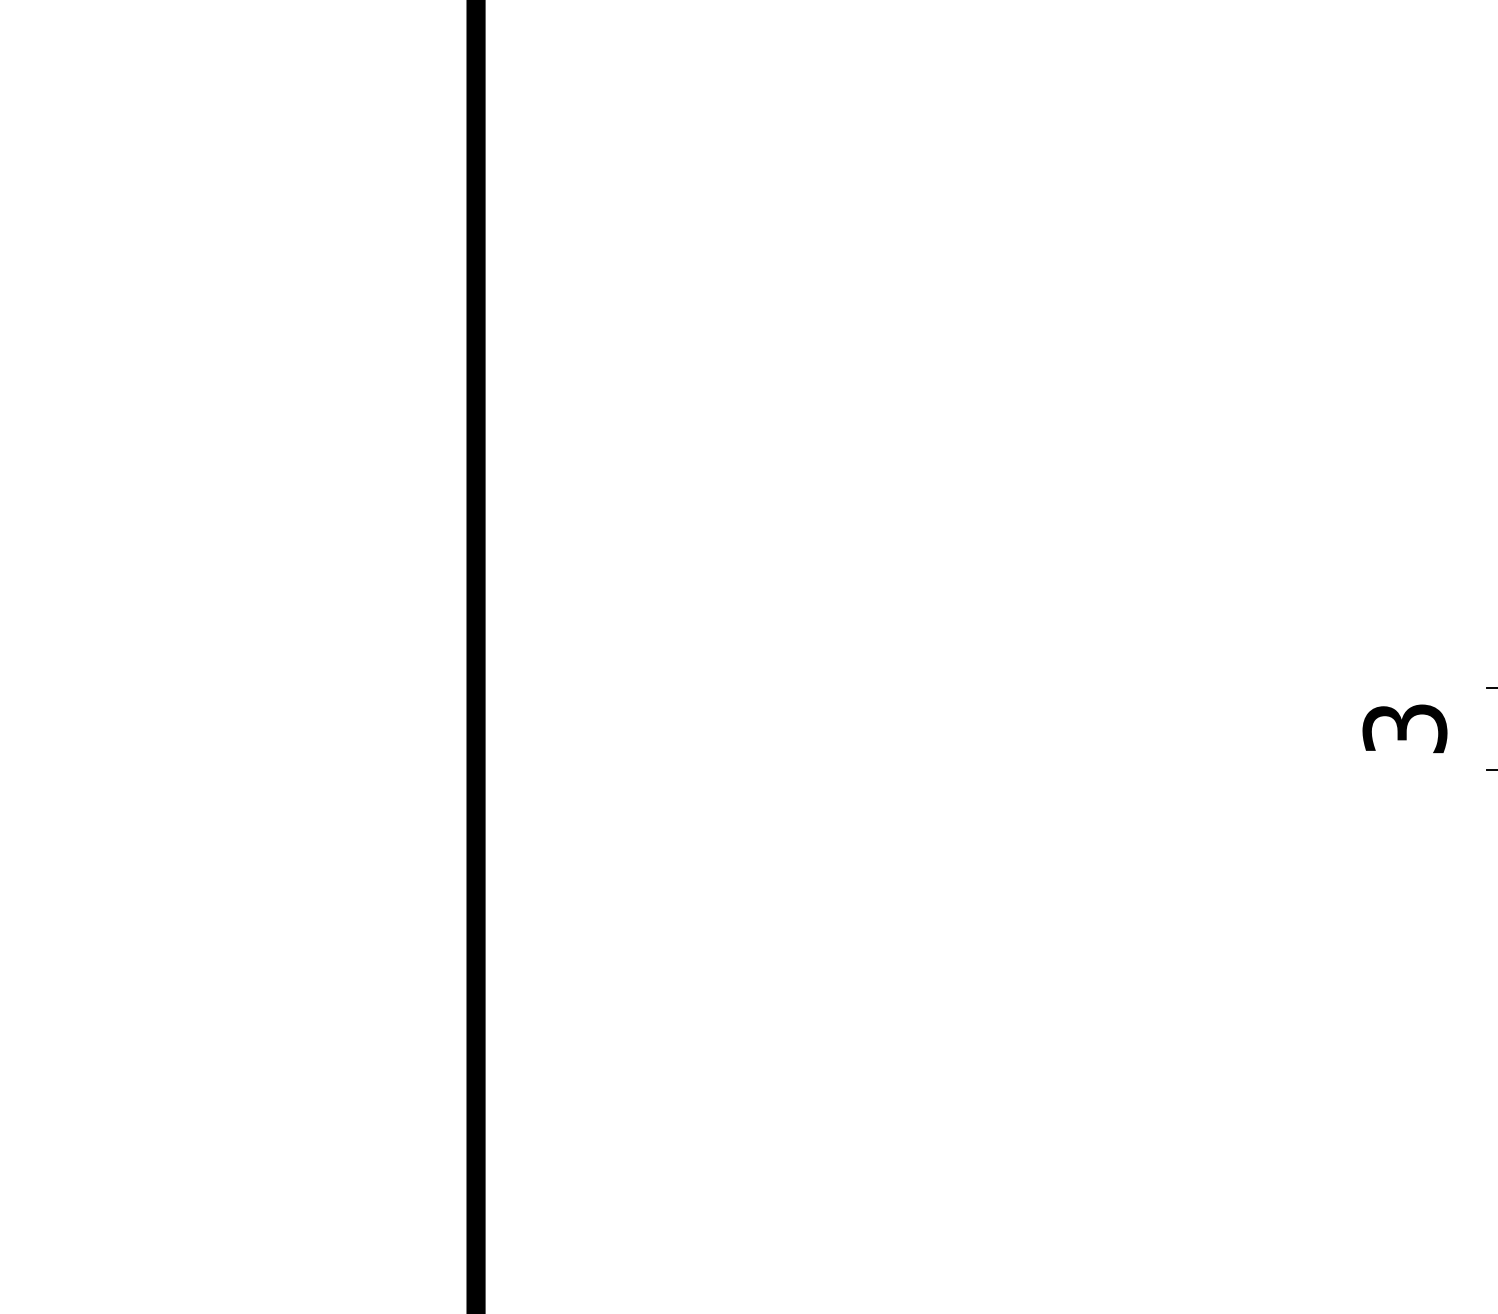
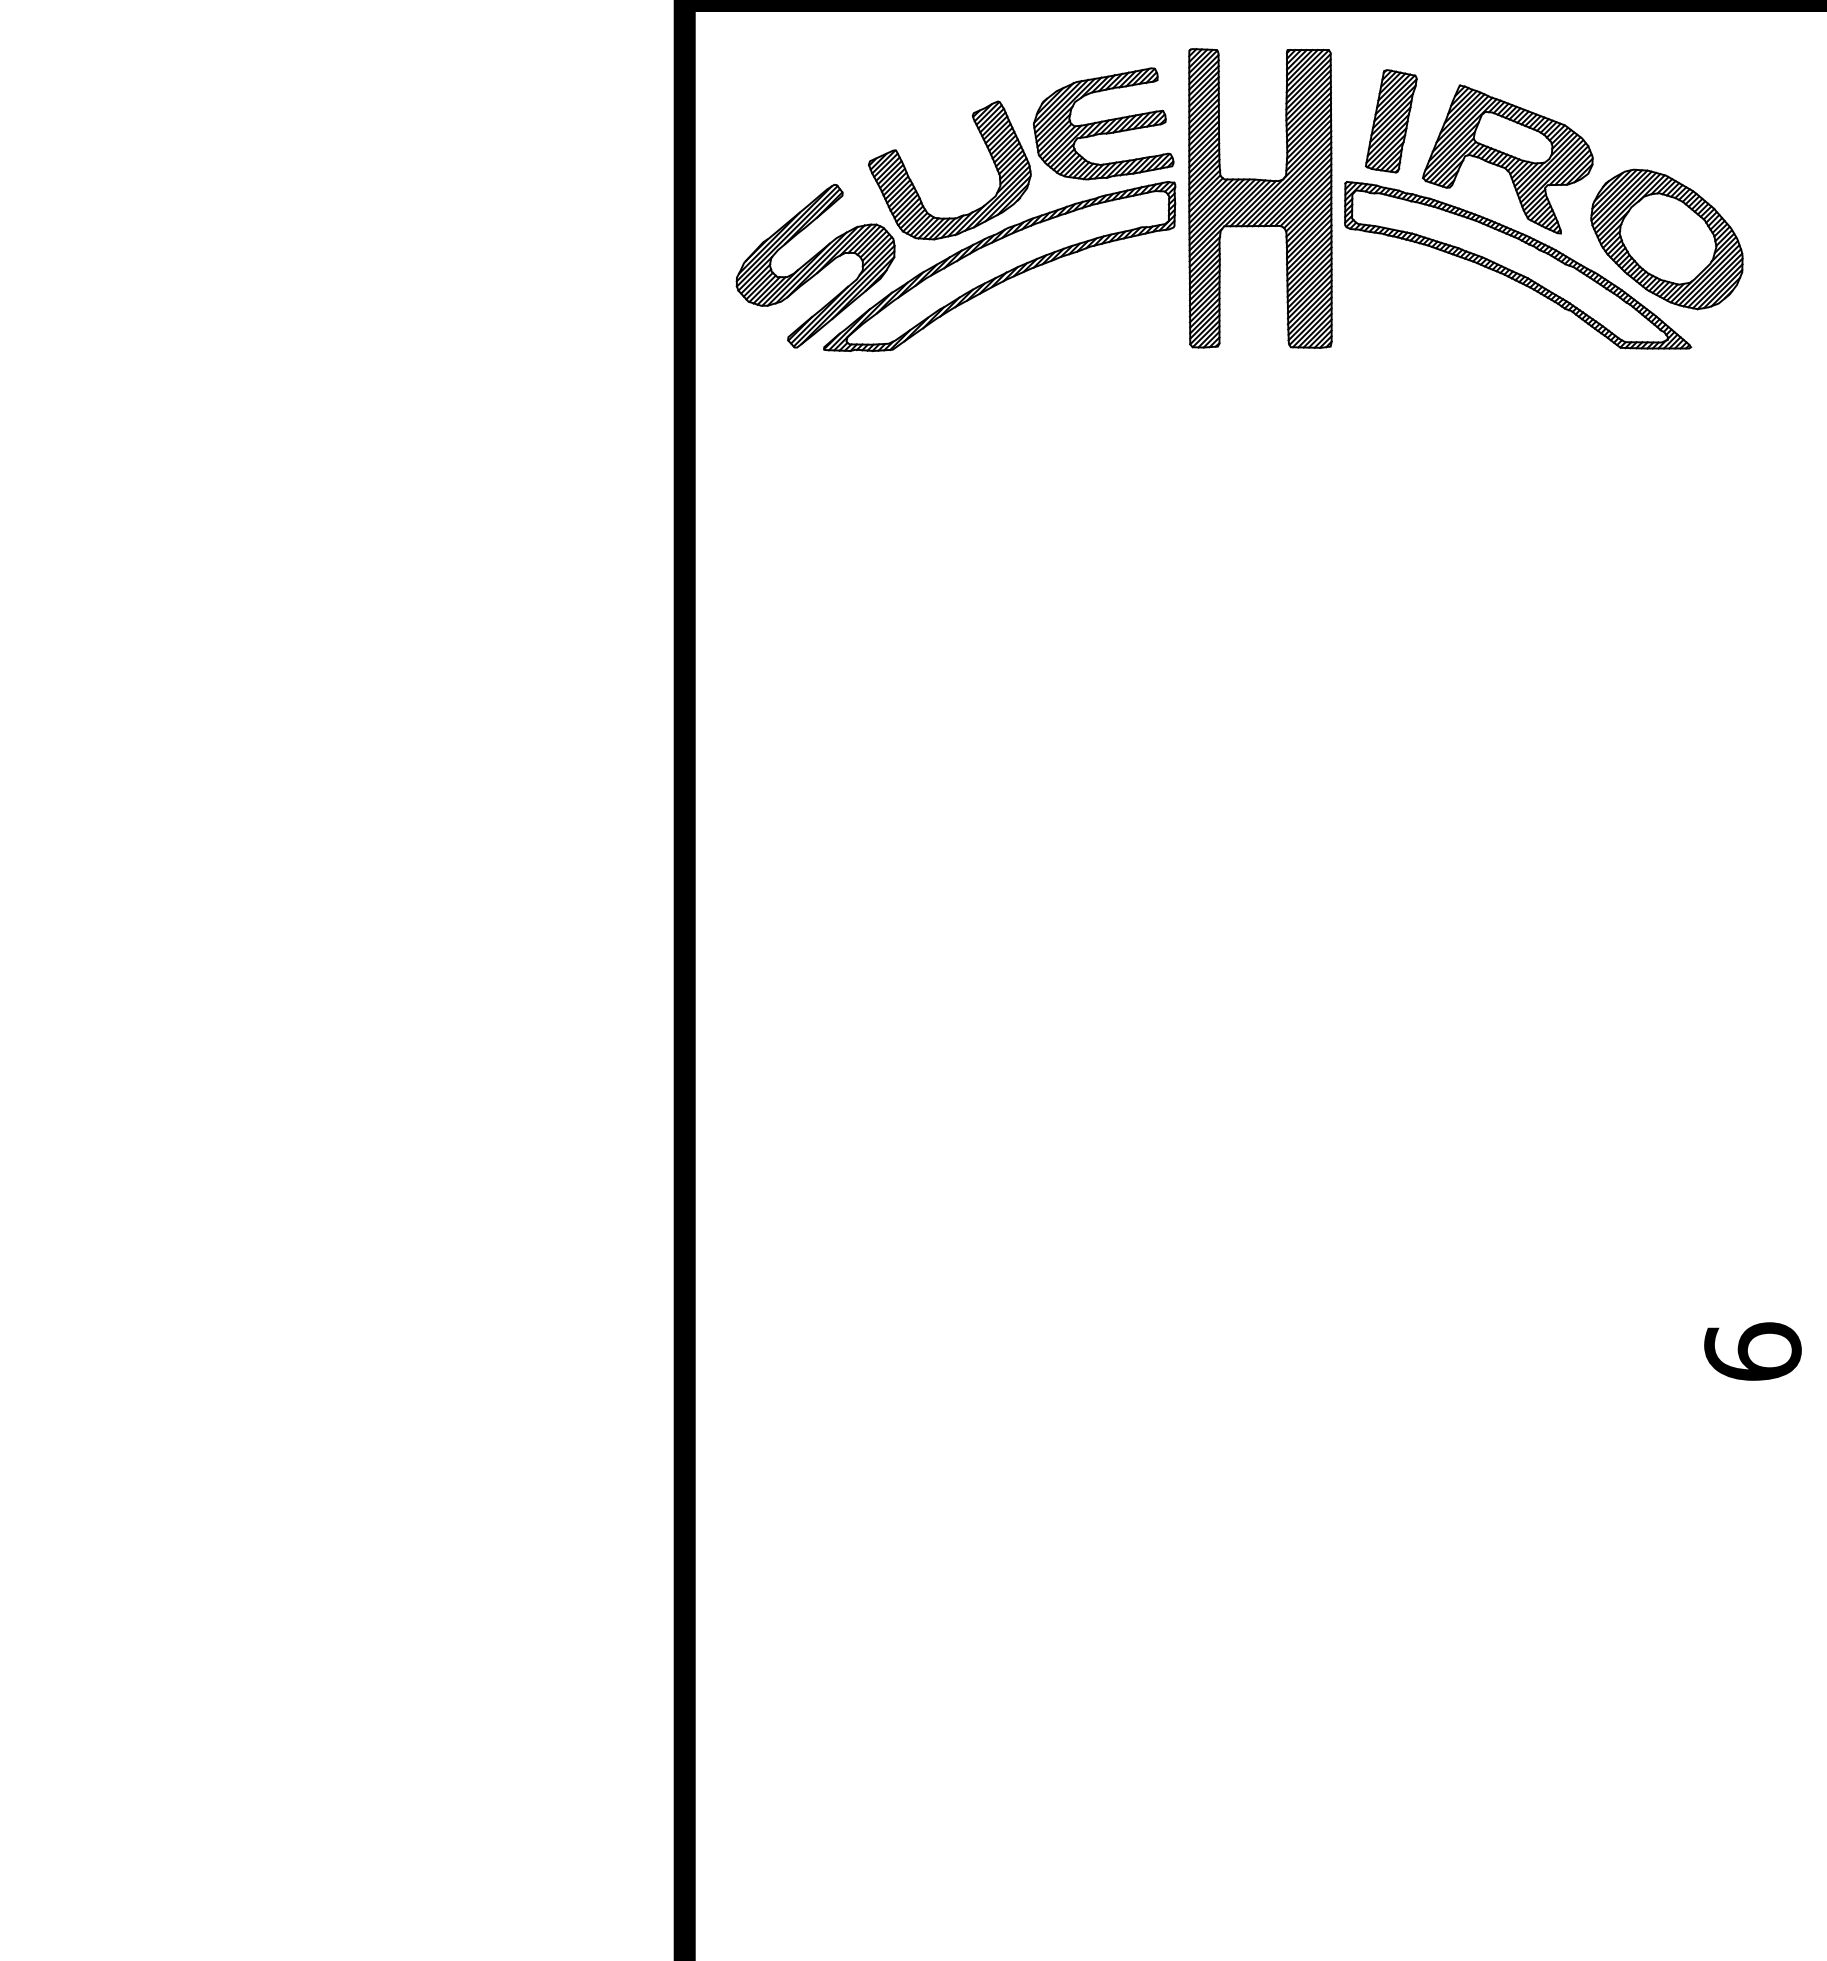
text: (1404, 728) -> (1752, 1351), 3 -> 6

